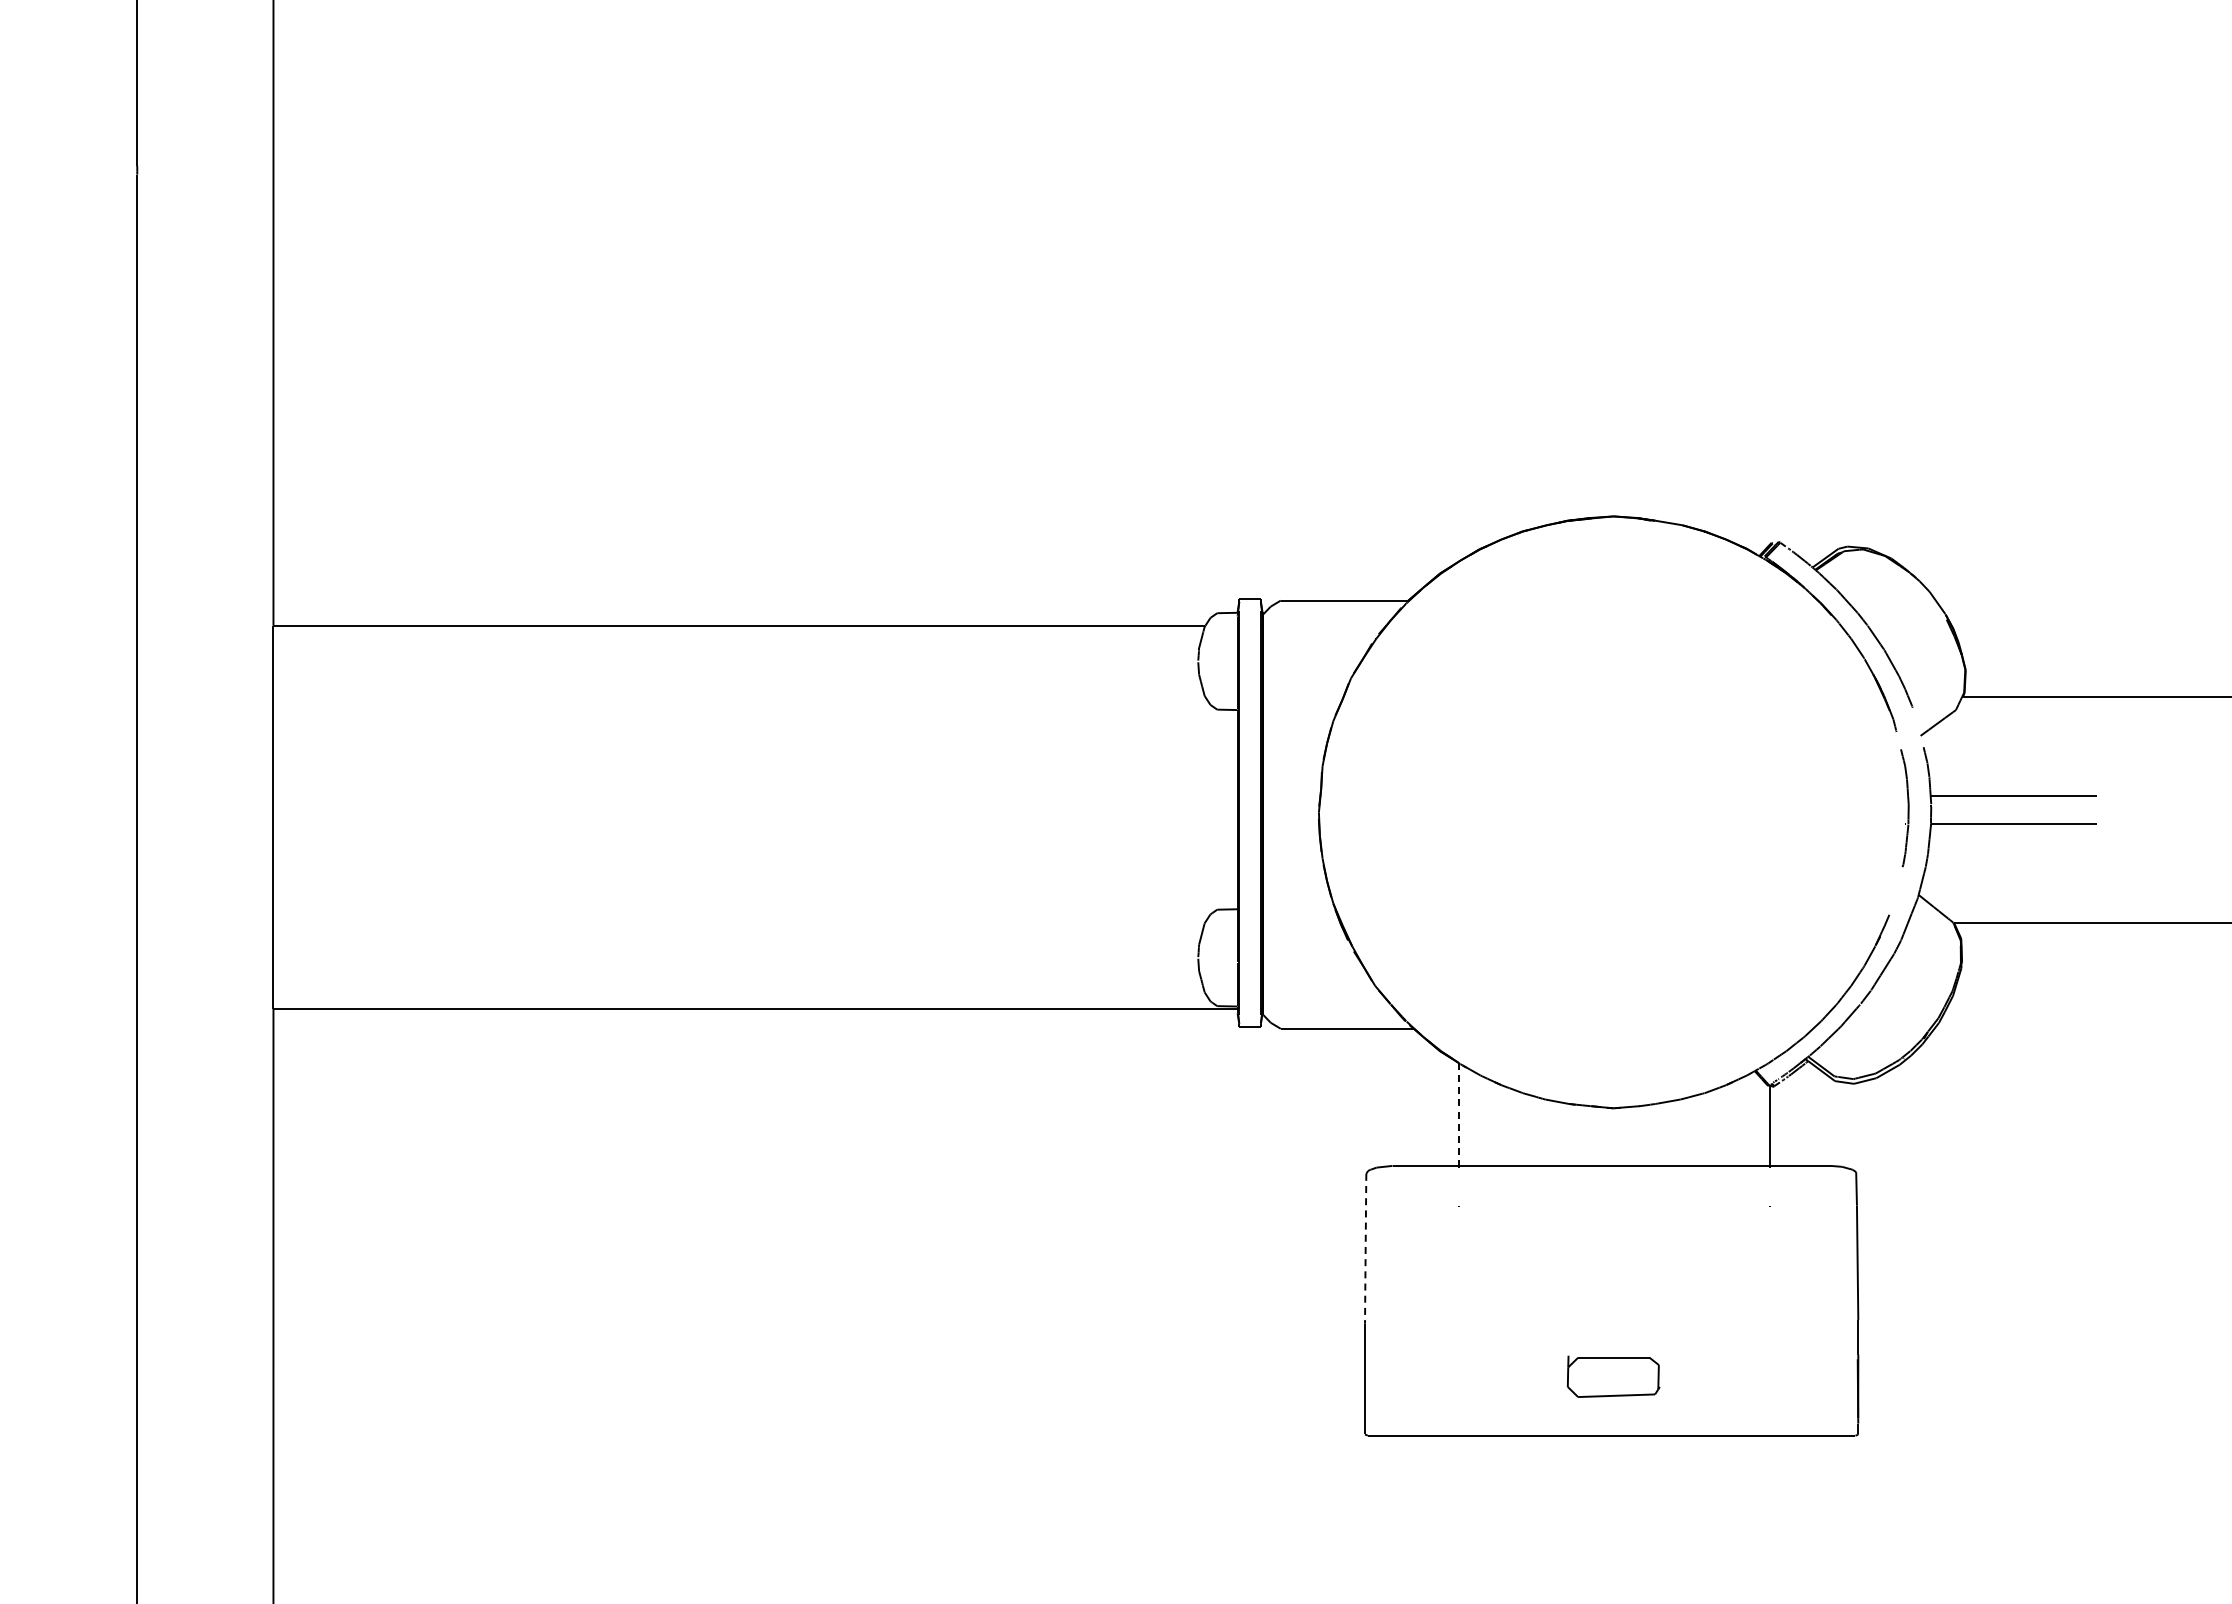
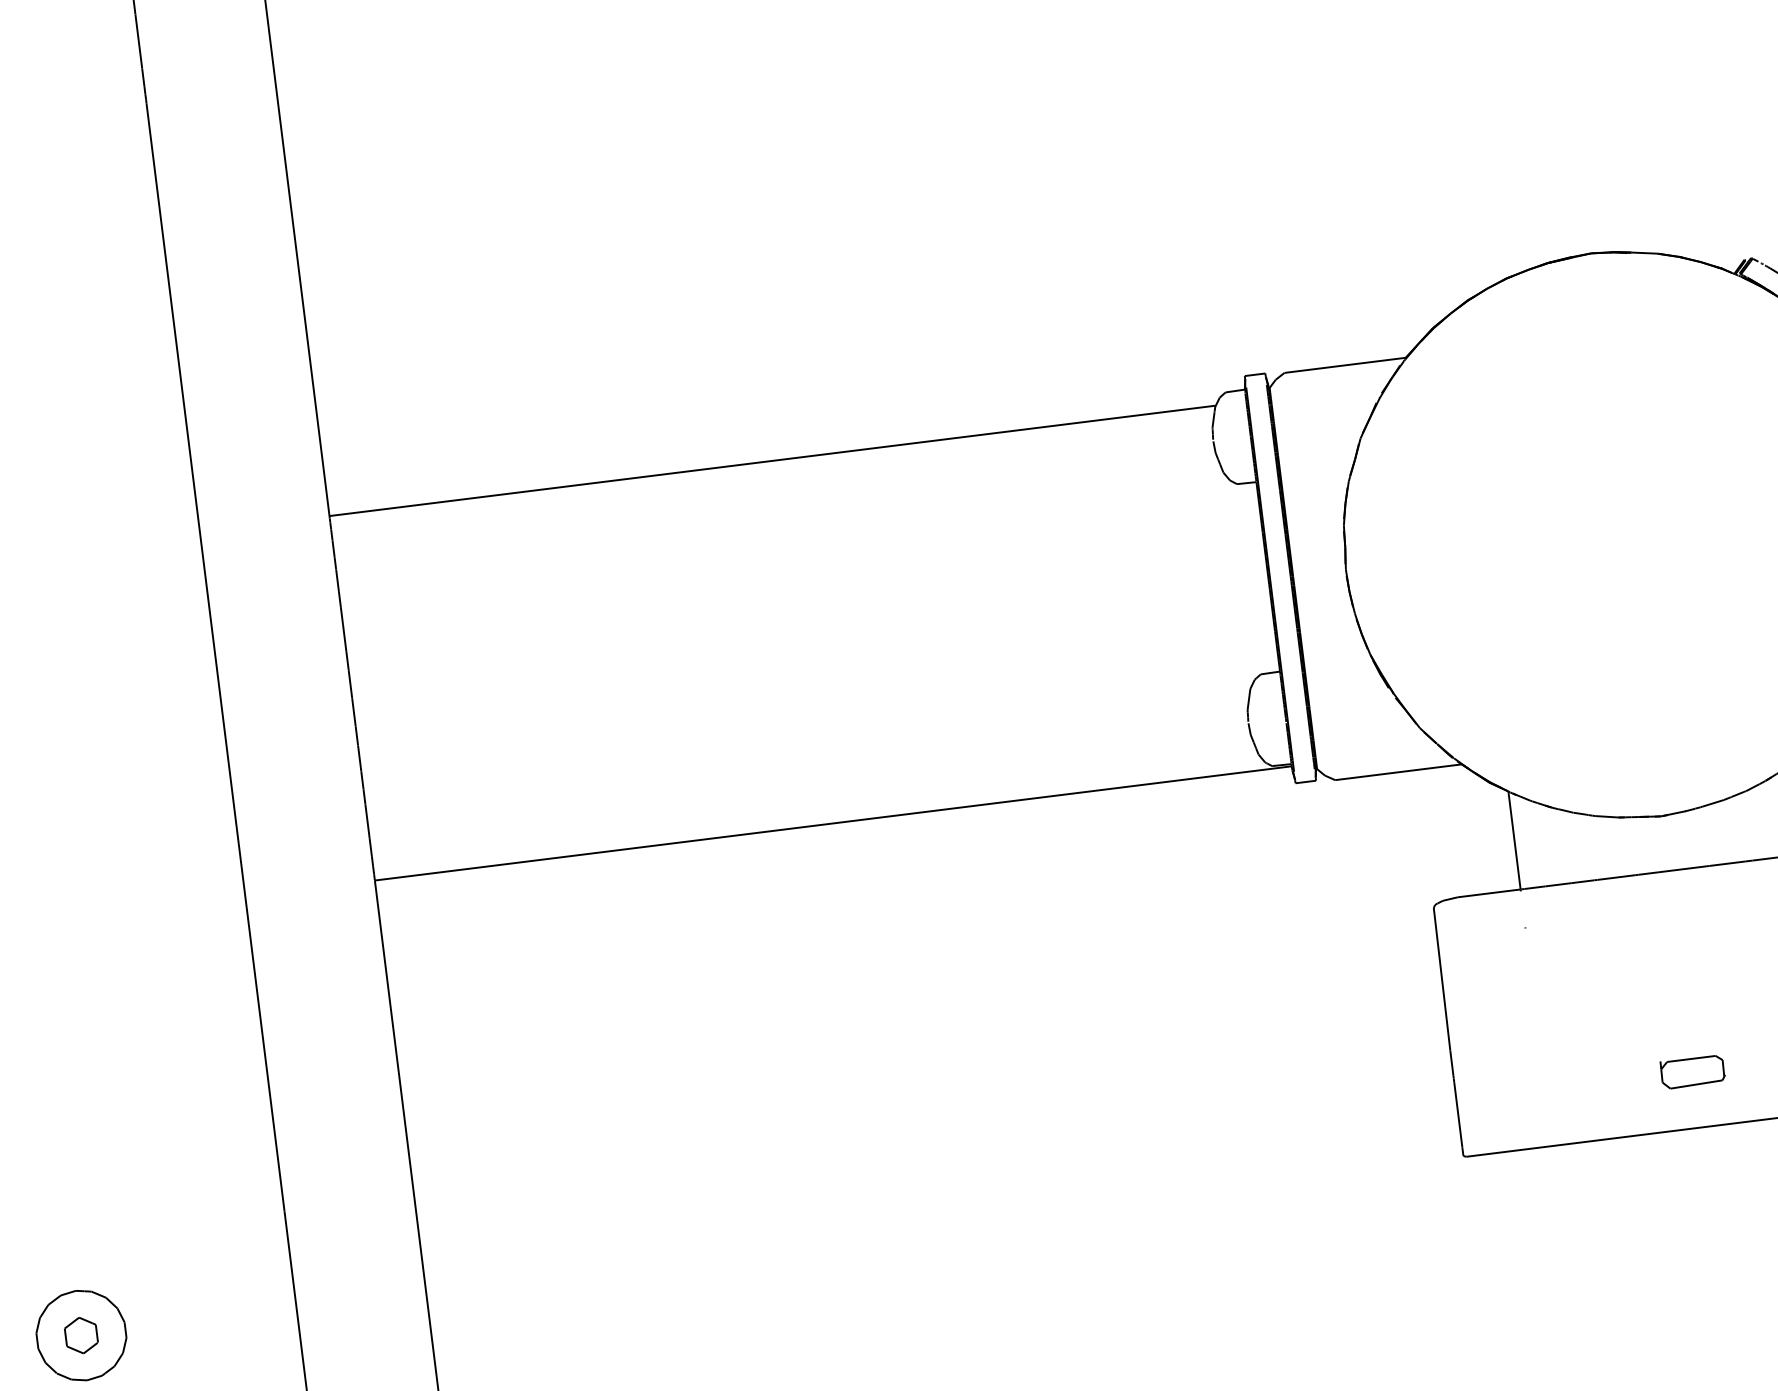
line: (1458, 1114) -> (1514, 840), dashed -> solid
line: (1365, 1248) -> (1441, 979), dashed -> solid
part: (1612, 1377) -> (1692, 1072), size x0.71

